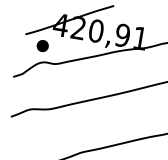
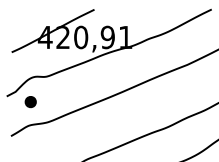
part: (42, 46) -> (30, 102), moved

